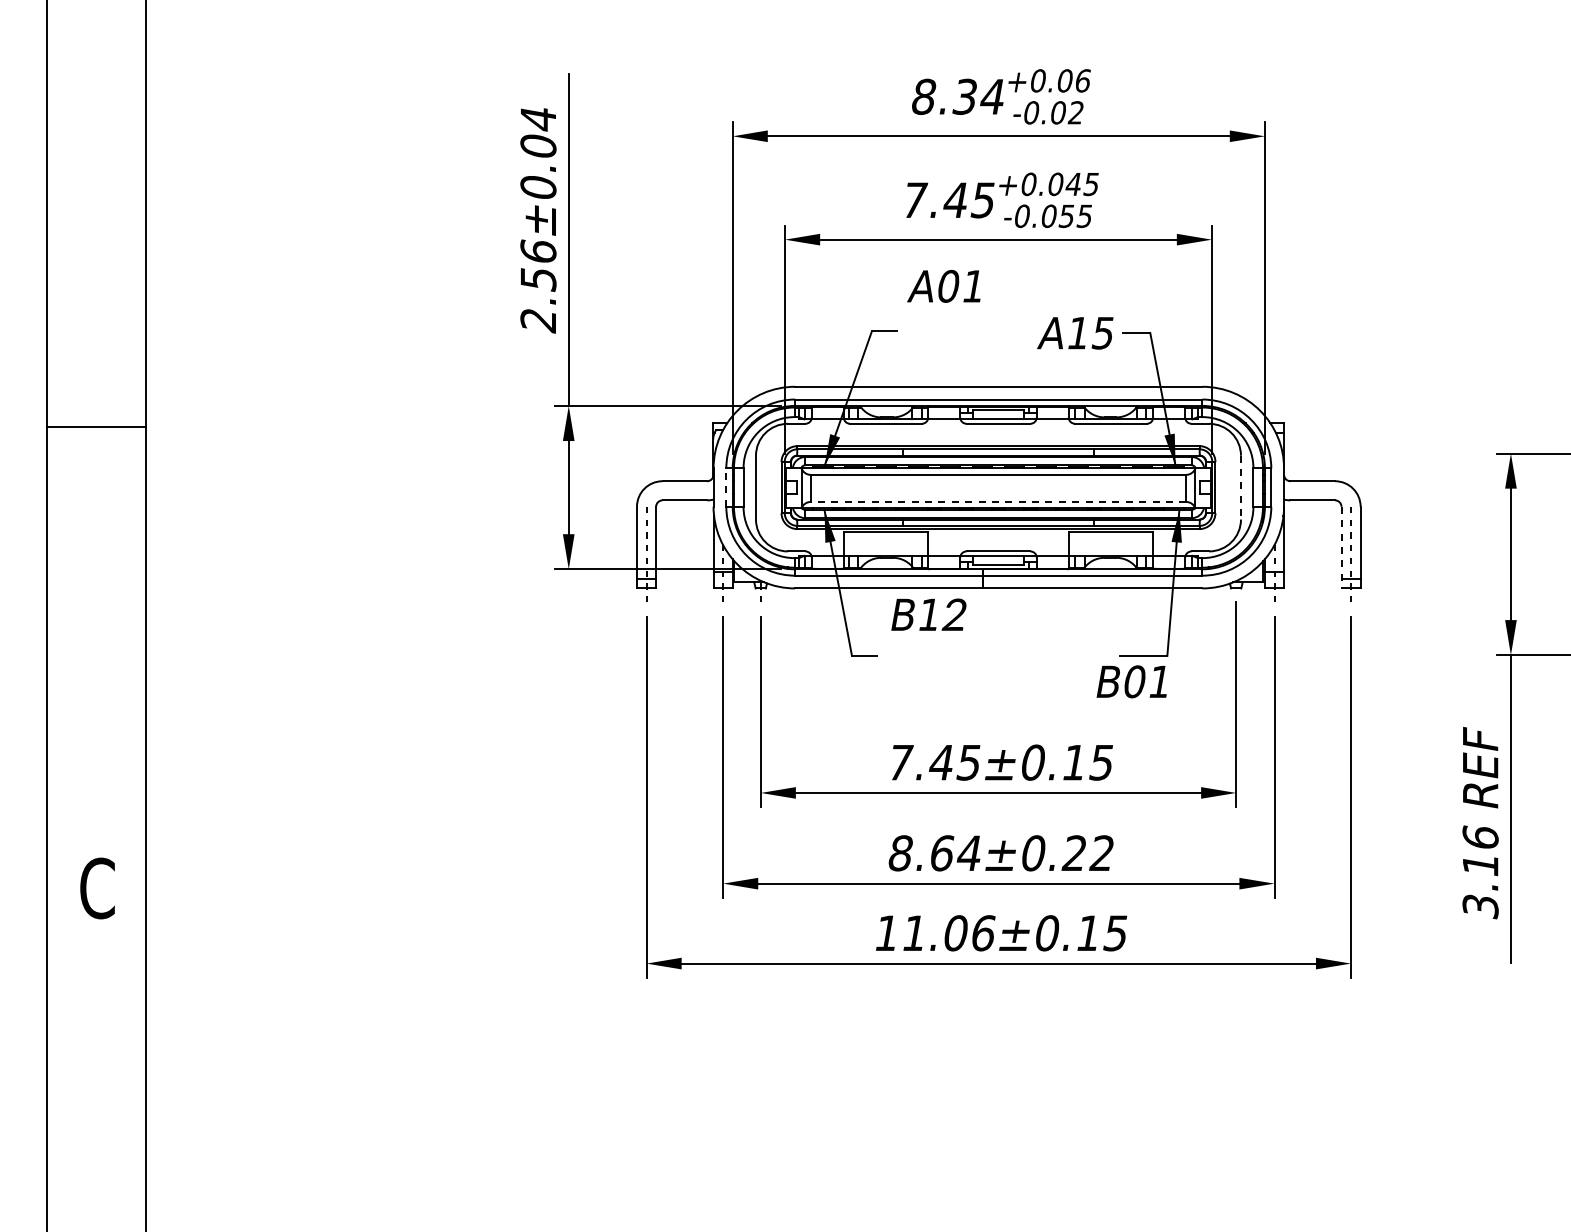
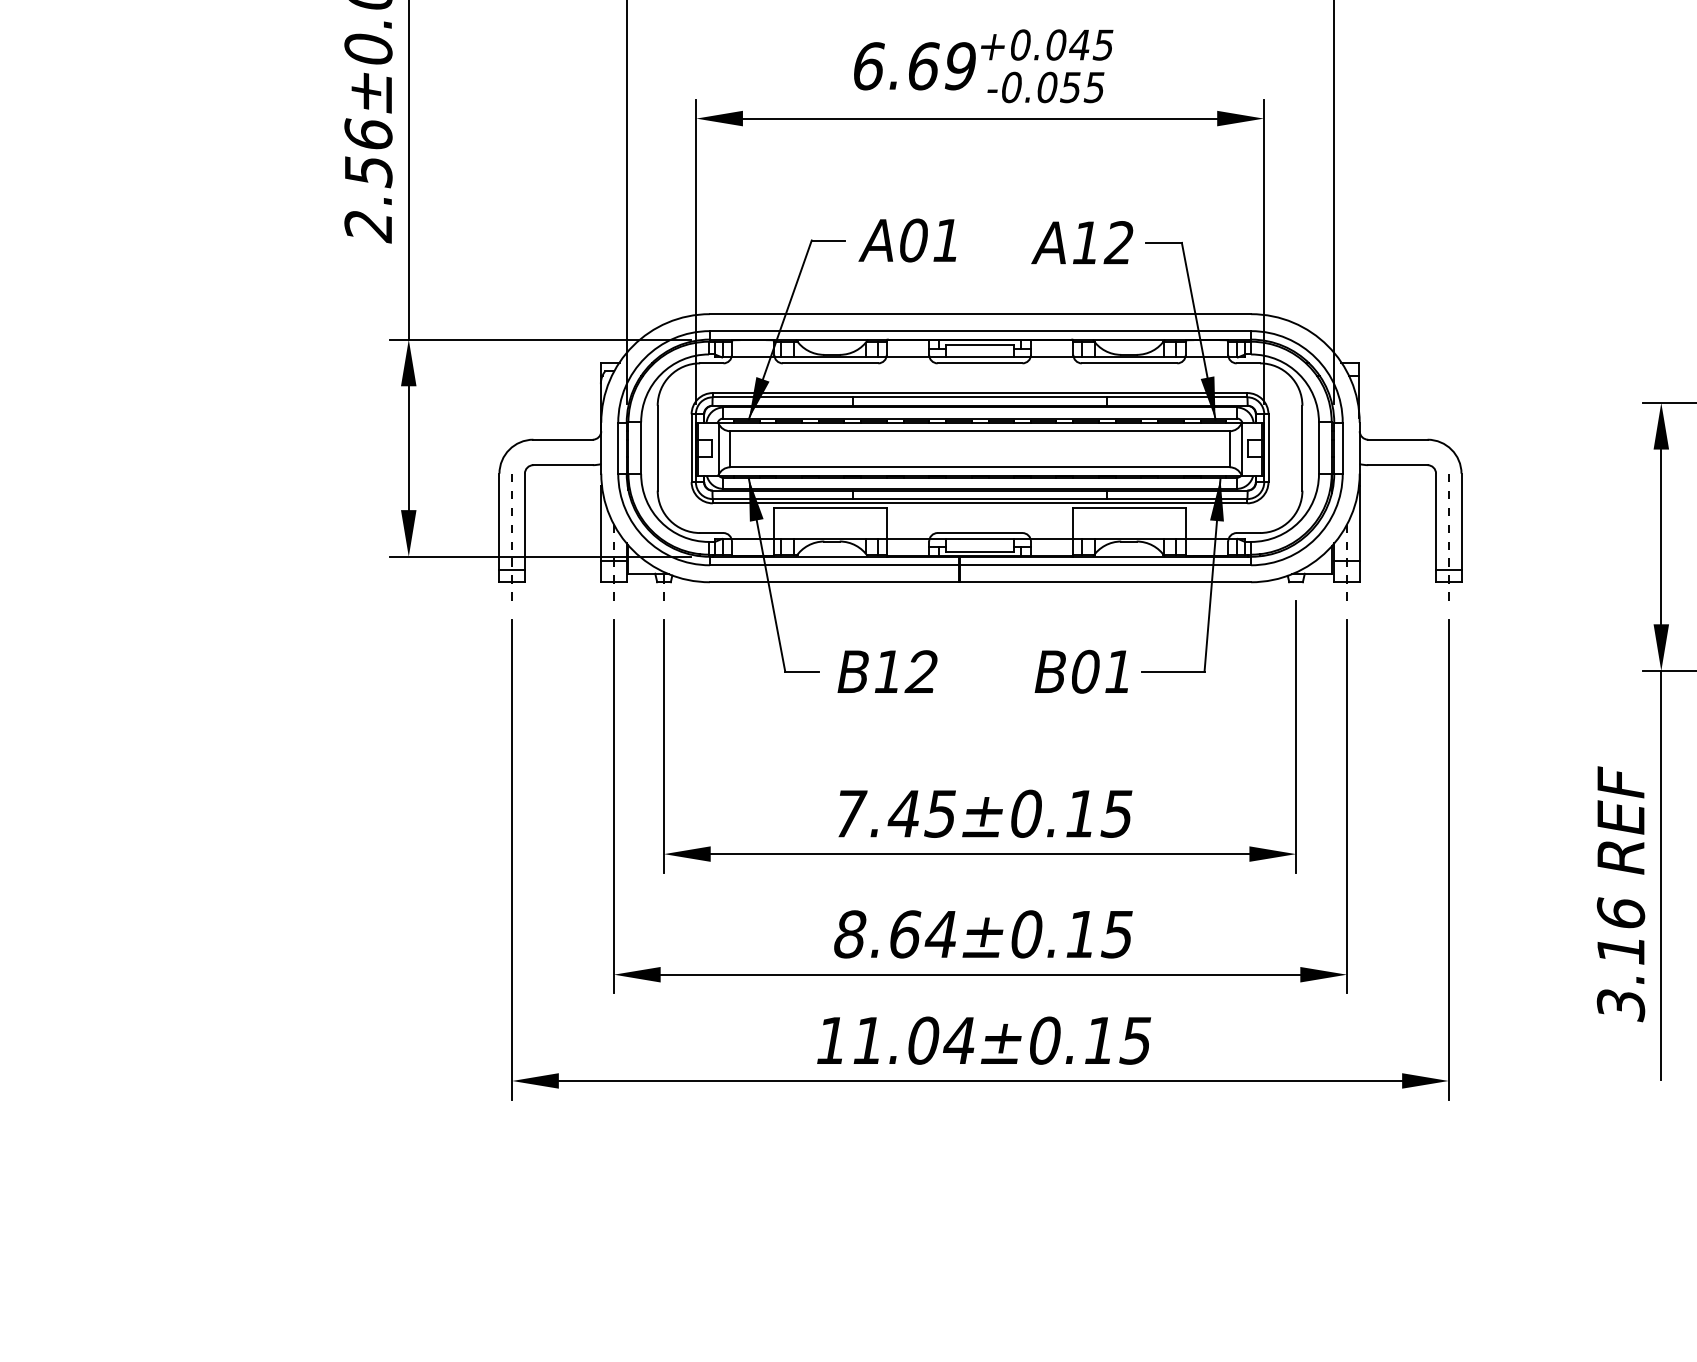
text: (949, 200) -> (914, 66), 7.45 -> 6.69
text: (943, 286) -> (906, 240), moved
text: (1102, 332) -> (1118, 241), A15 -> A12
line: (726, 487) -> (618, 448), dashed -> solid
line: (1240, 487) -> (1301, 448), dashed -> solid
line: (998, 501) -> (980, 466), dashed -> solid
line: (1341, 547) -> (1436, 527), dashed -> solid
text: (928, 614) -> (887, 671), moved
text: (1131, 681) -> (1081, 671), moved
text: (1087, 853) -> (1098, 934), 8.64±0.22 -> 8.64±0.15
text: (982, 933) -> (958, 1040), 11.06±0.15 -> 11.04±0.15

